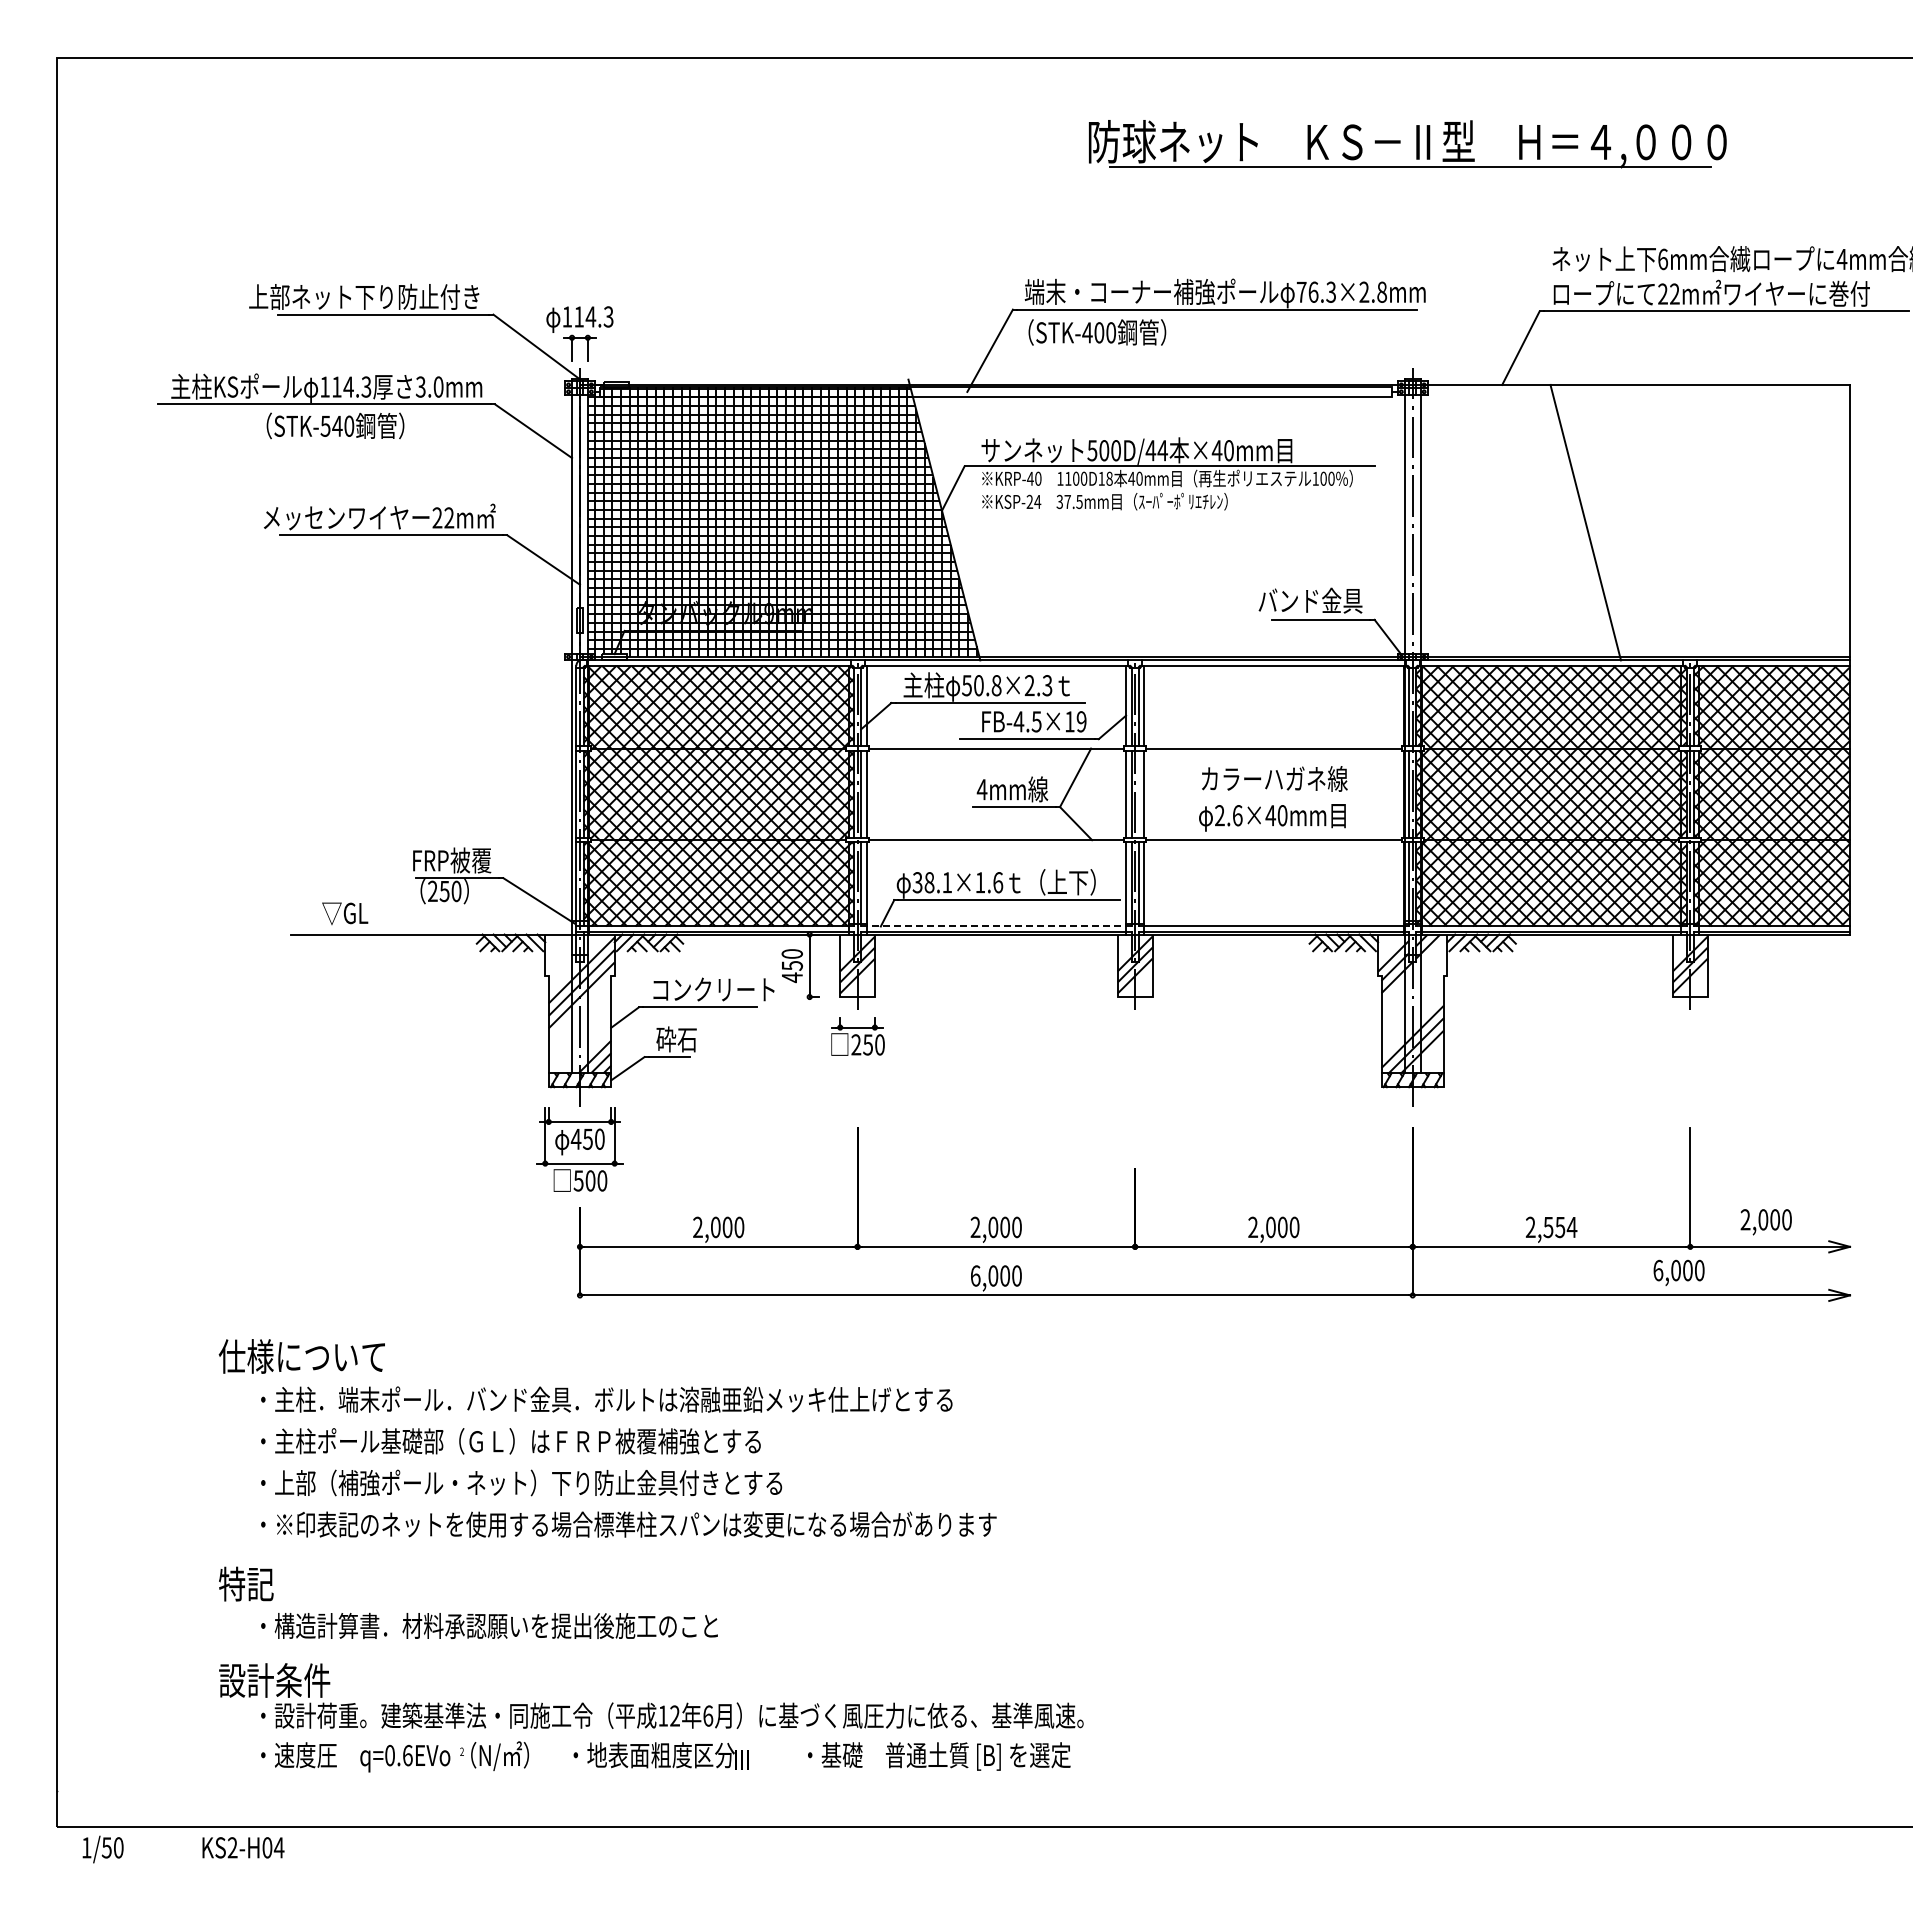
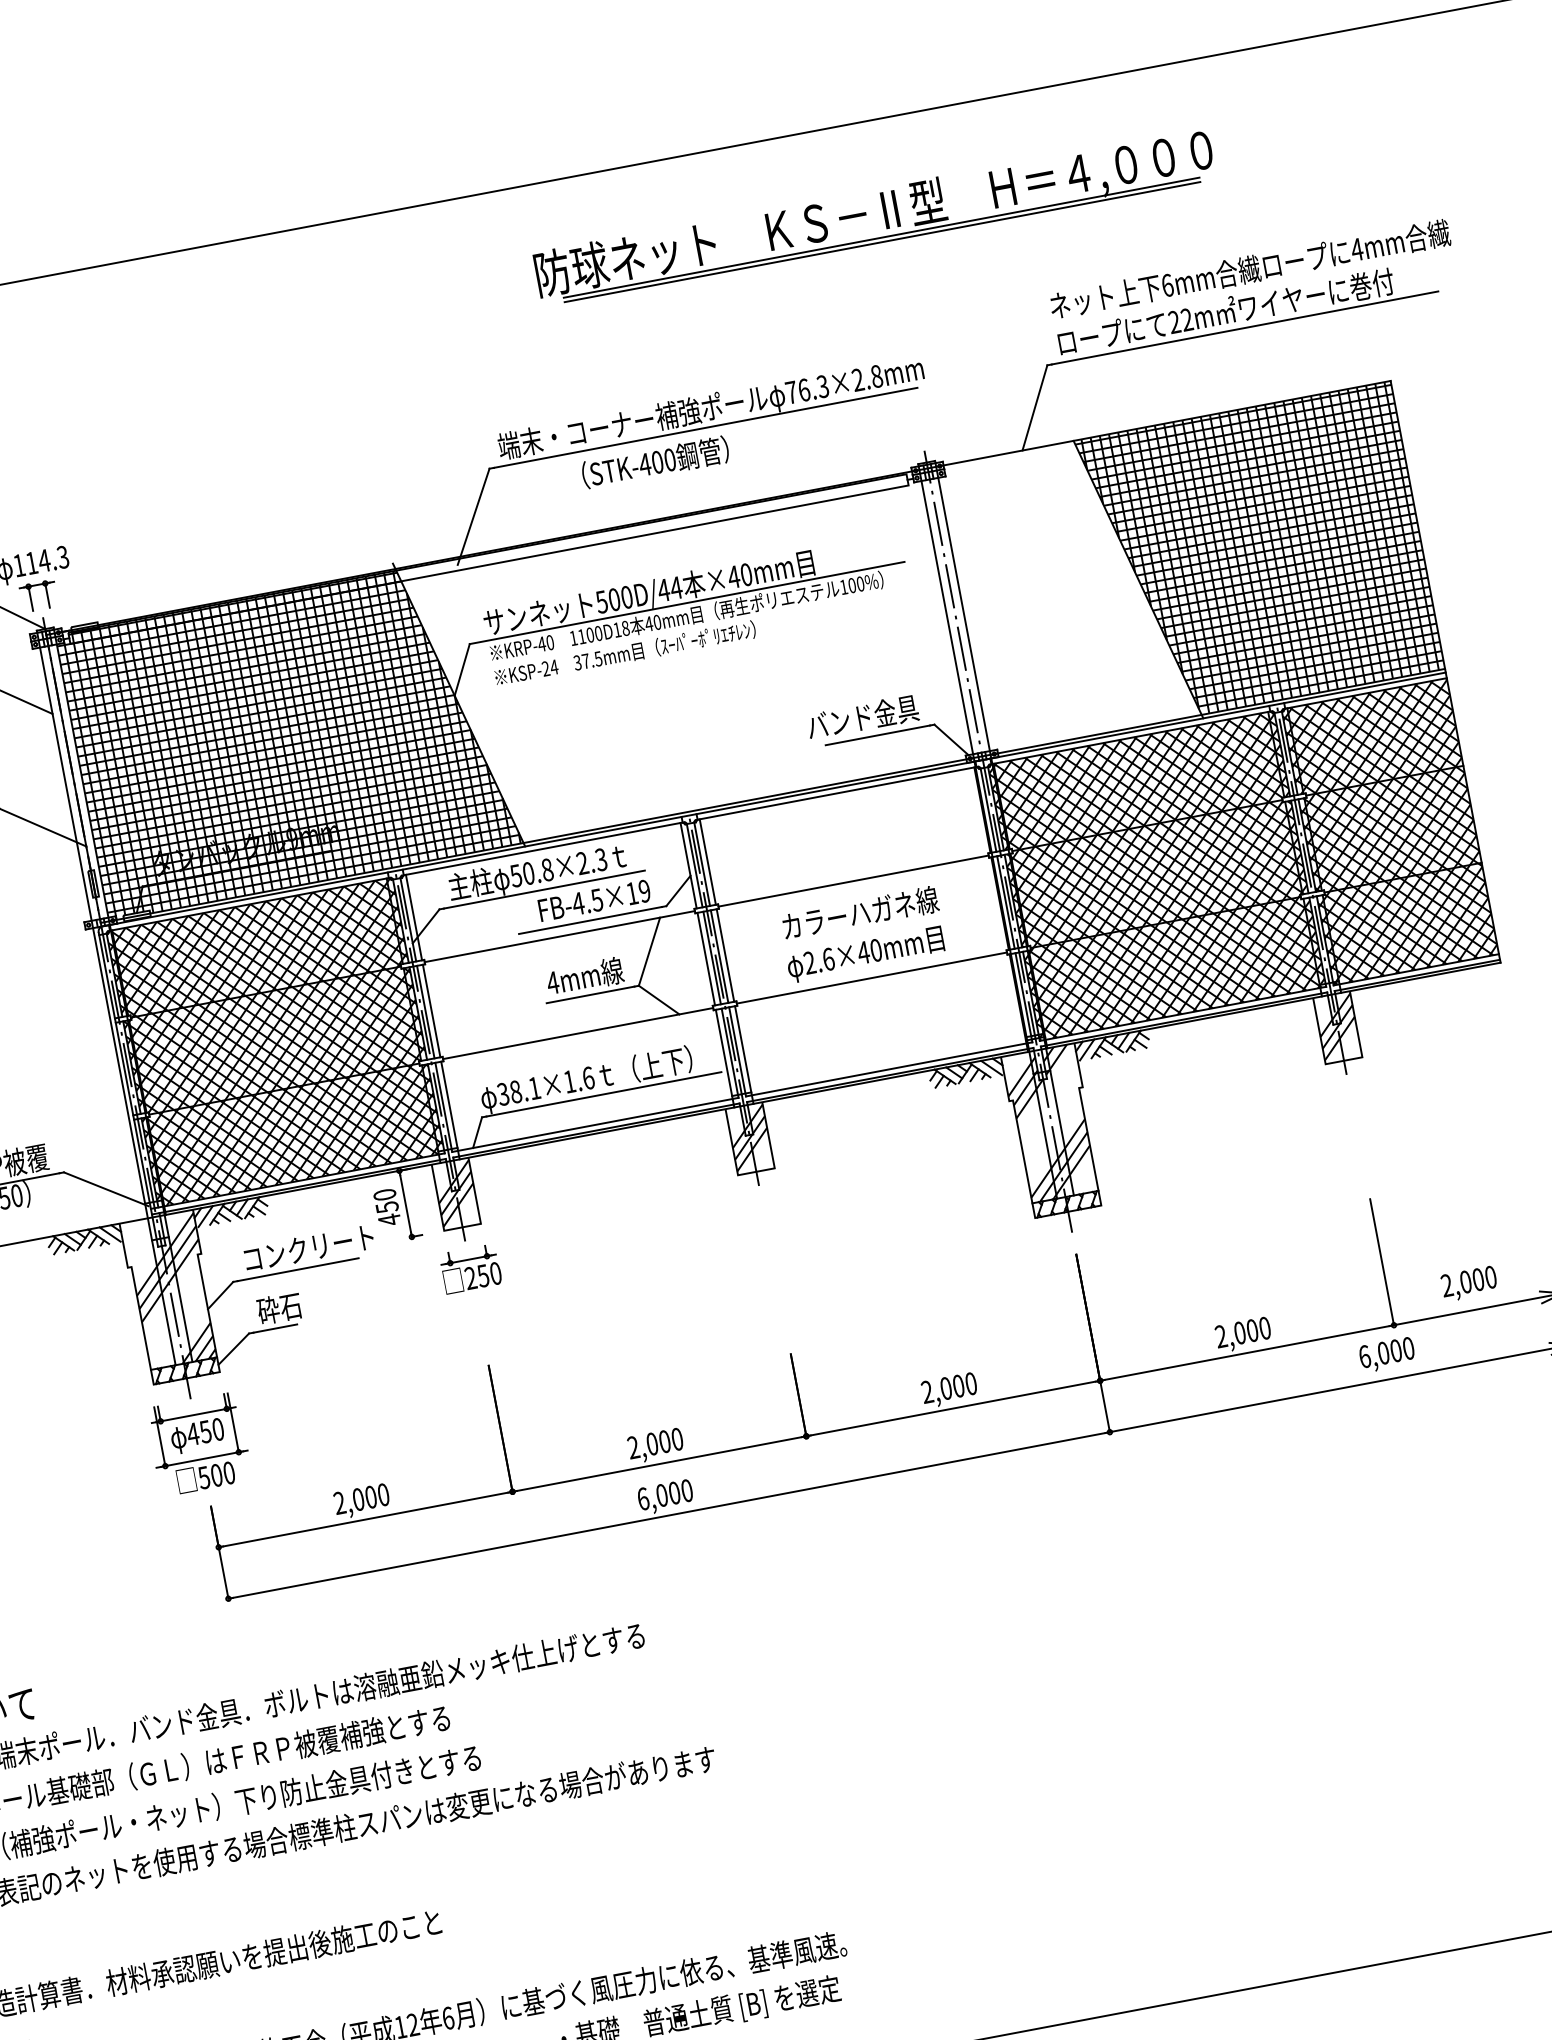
line: (1410, 170) -> (882, 241), added
text: (1097, 332) -> (655, 462), moved
hatch: (1700, 520) -> (1259, 554), added
line: (1138, 794) -> (719, 956), added
line: (996, 926) -> (595, 1124), dashed -> solid
text: (1560, 1227) -> (1252, 1330), 2,554 -> 2,000

